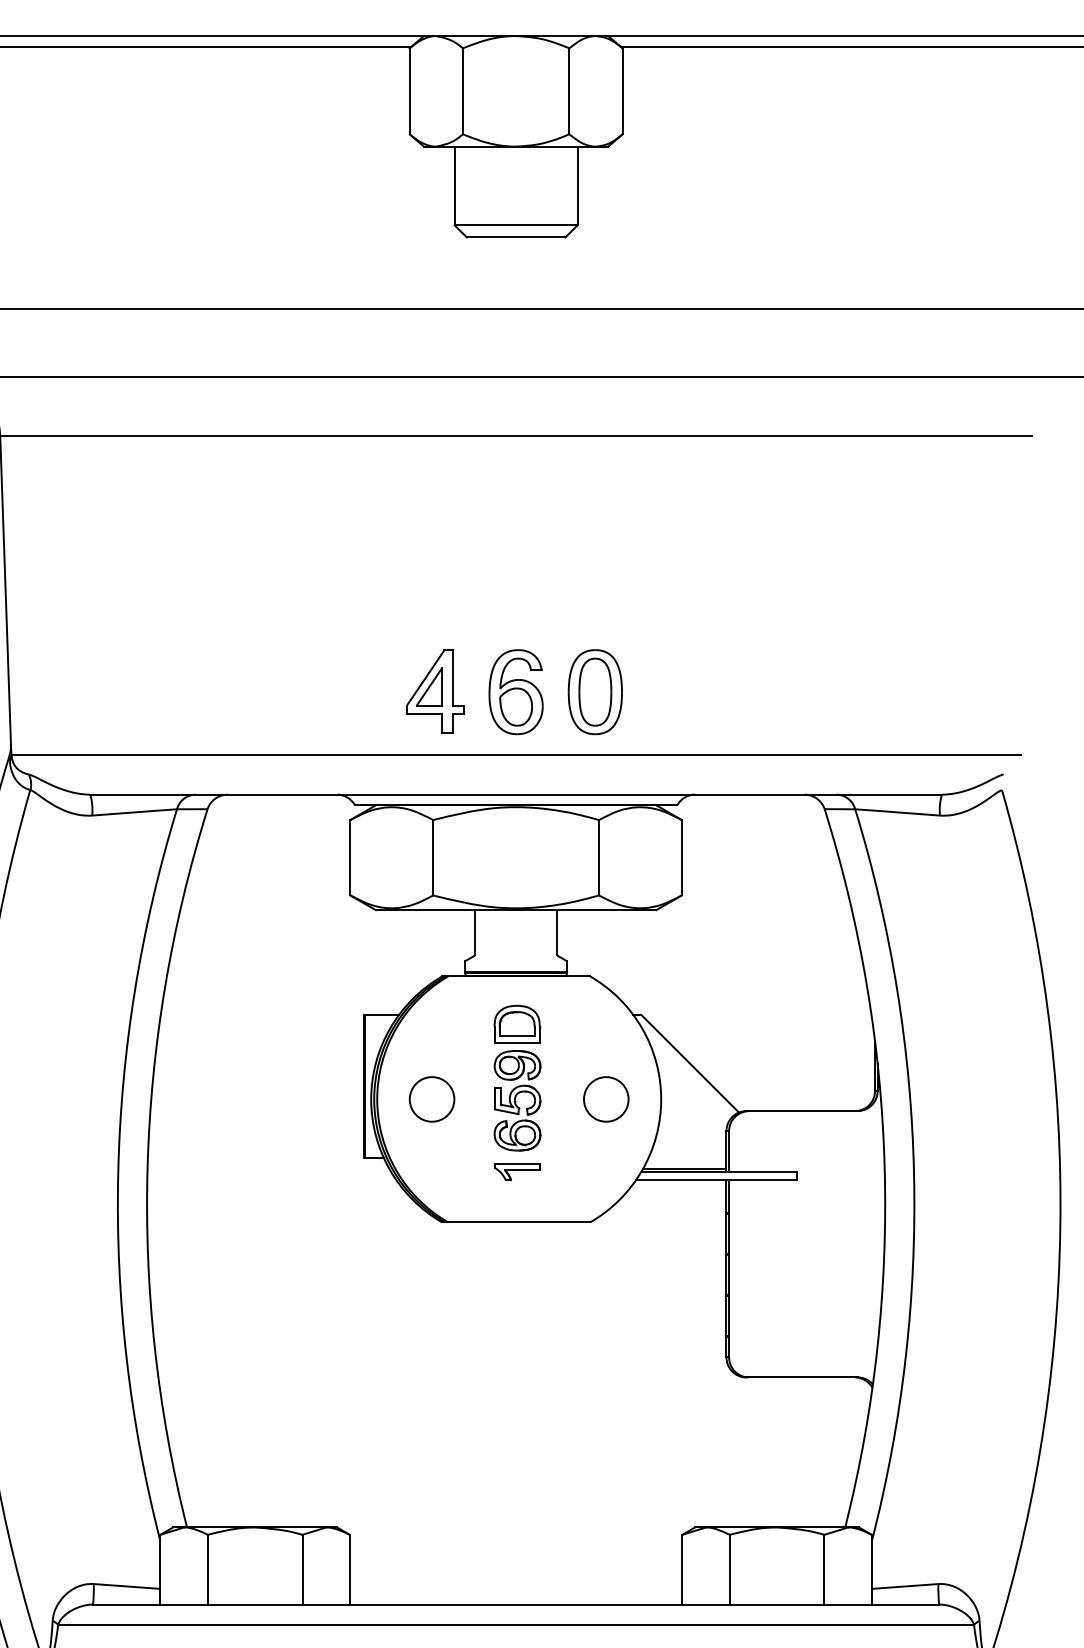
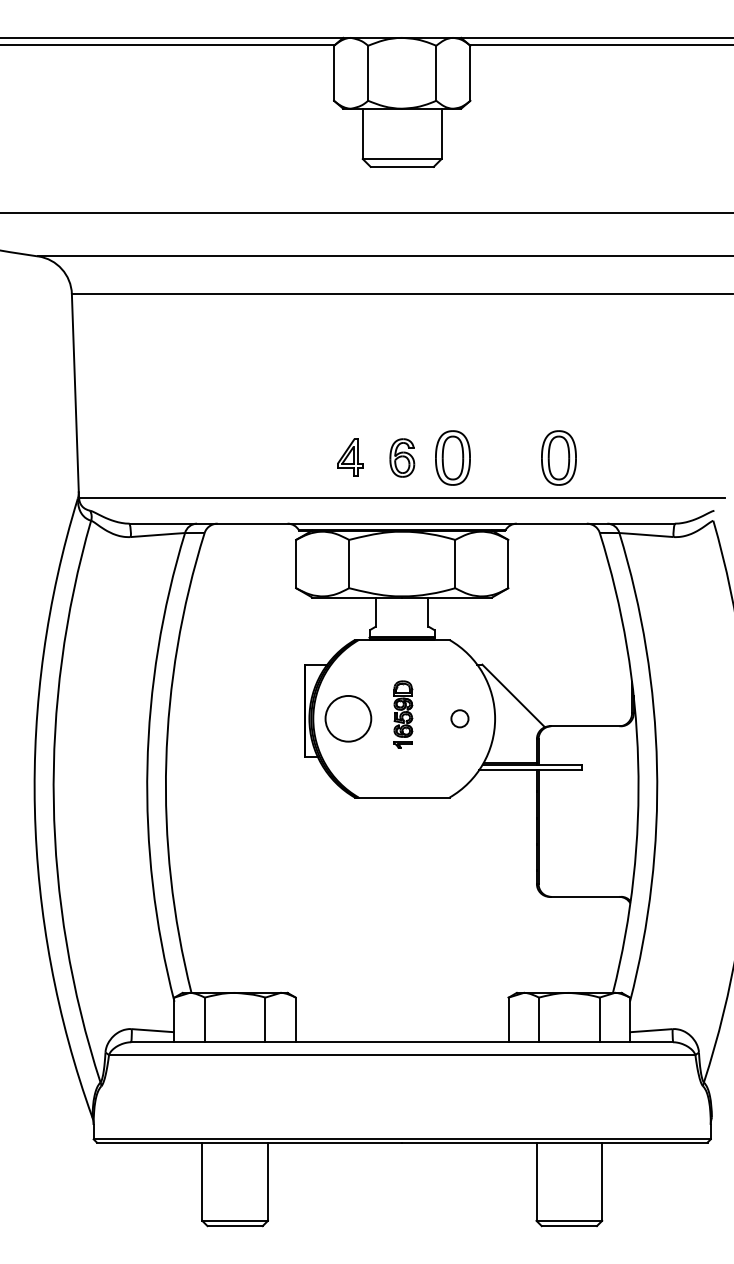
part: (435, 691) -> (350, 457), size x0.7
part: (516, 691) -> (402, 457), size x0.7
part: (760, 691) -> (558, 457), added
part: (518, 1092) -> (403, 714), size x0.6
circle: (432, 1098) -> (348, 718), size x1.6
circle: (605, 1098) -> (459, 718), size x0.6

